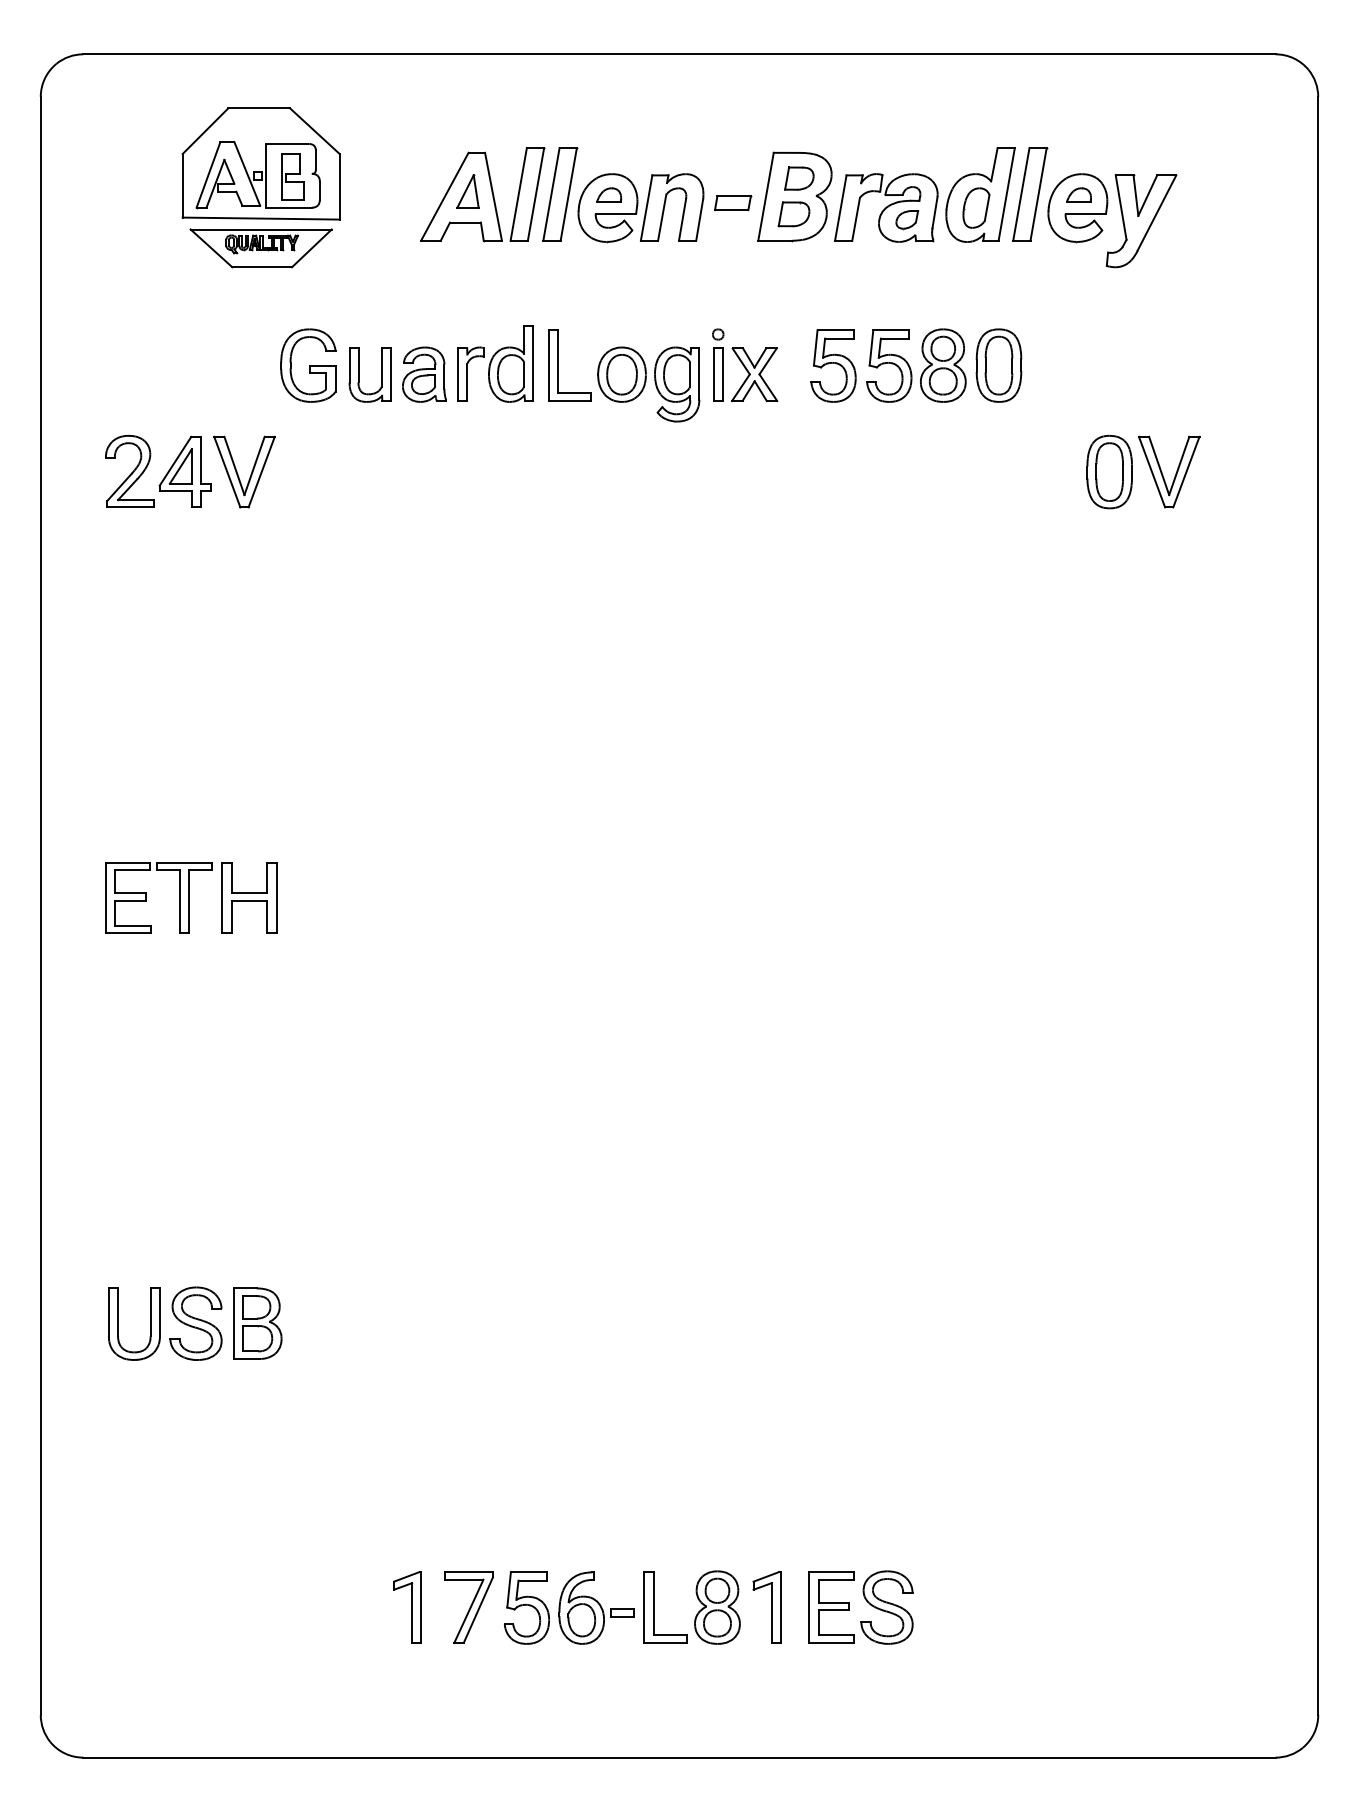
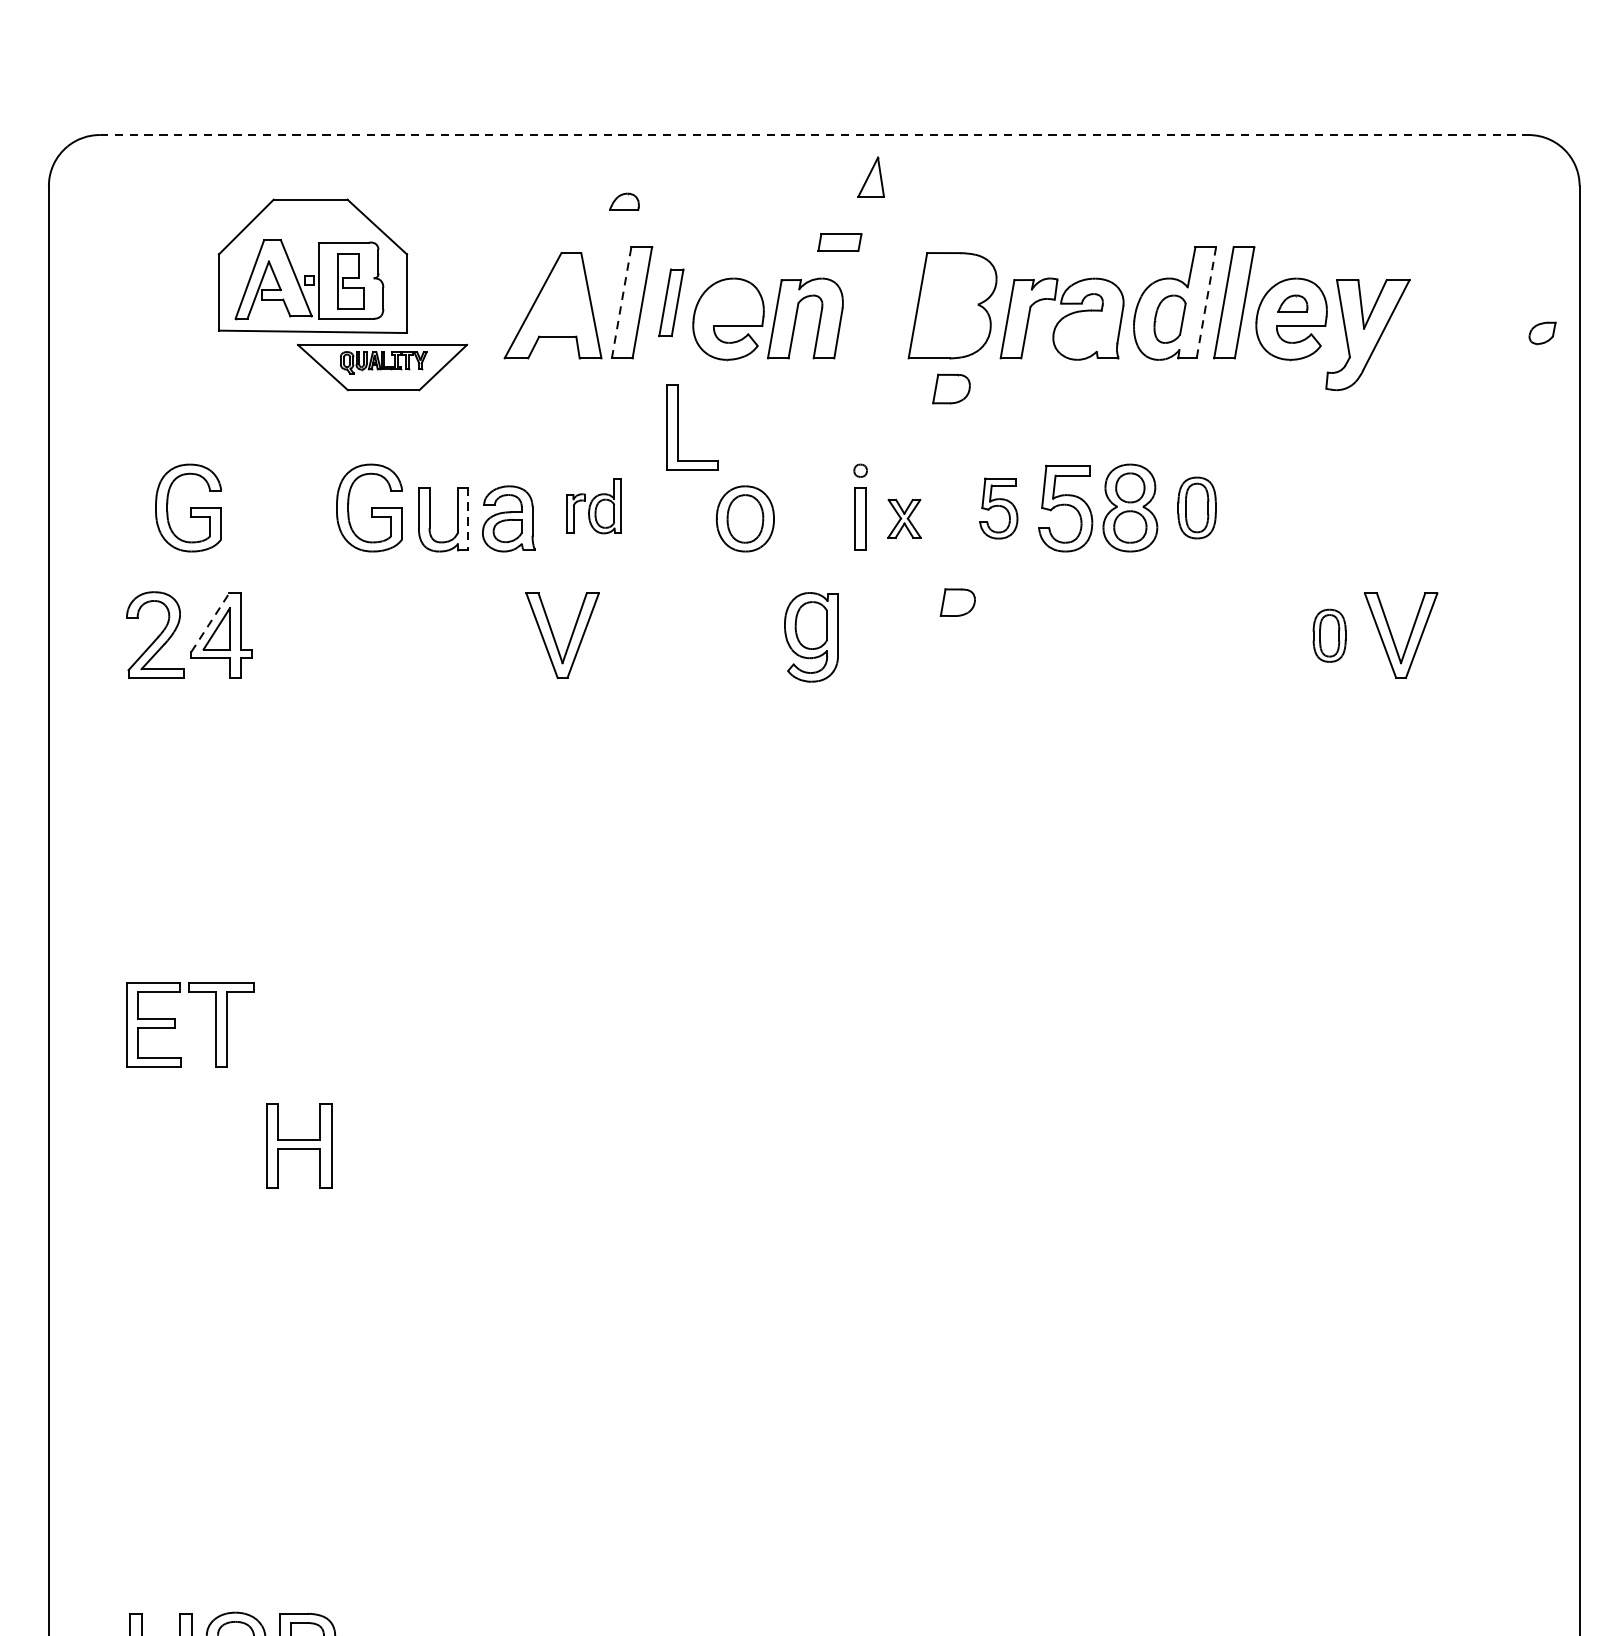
line: (679, 54) -> (814, 135), solid -> dashed
part: (799, 178) -> (958, 602), moved
part: (467, 191) -> (870, 177), moved
line: (518, 193) -> (621, 301), solid -> dashed
part: (560, 194) -> (671, 302), size x0.6
part: (609, 194) -> (624, 201), moved
line: (1006, 194) -> (1206, 302), solid -> dashed
part: (733, 203) -> (840, 243), moved
part: (793, 214) -> (950, 389), moved
part: (907, 220) -> (1542, 334), moved
part: (260, 248) -> (381, 367), moved
part: (495, 363) -> (593, 505), size x0.6
part: (157, 365) -> (188, 507), added
part: (558, 365) -> (678, 427), moved
part: (833, 365) -> (998, 507), size x0.7
part: (998, 365) -> (1196, 507), size x0.7
part: (754, 374) -> (904, 518), size x0.6
line: (390, 375) -> (467, 519), solid -> dashed
part: (677, 384) -> (811, 637), moved
line: (175, 460) -> (210, 621), solid -> dashed
part: (1109, 472) -> (1329, 636), size x0.6
part: (238, 474) -> (555, 638), moved
part: (146, 897) -> (175, 1024), moved

